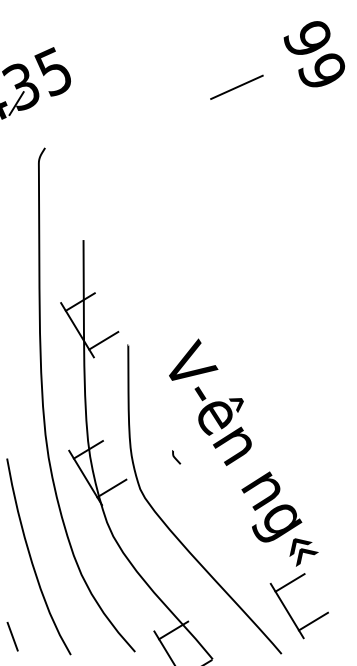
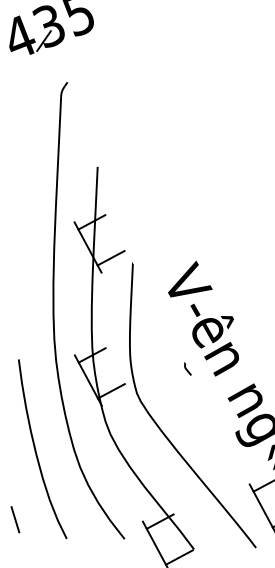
line: (236, 87) -> (242, 37), removed
curve: (175, 457) -> (187, 369), moved

